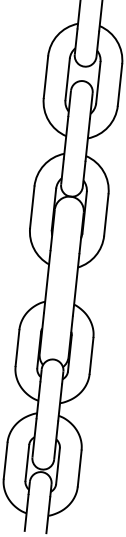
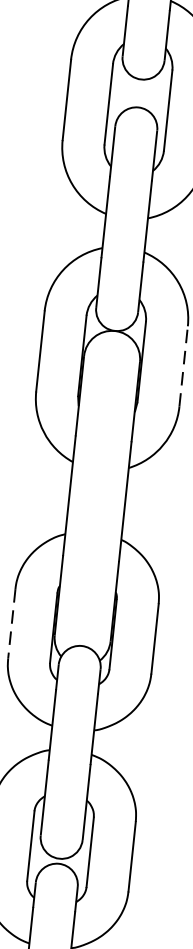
line: (106, 215) -> (183, 367), solid -> dashed
line: (17, 348) -> (11, 624), solid -> dashed

